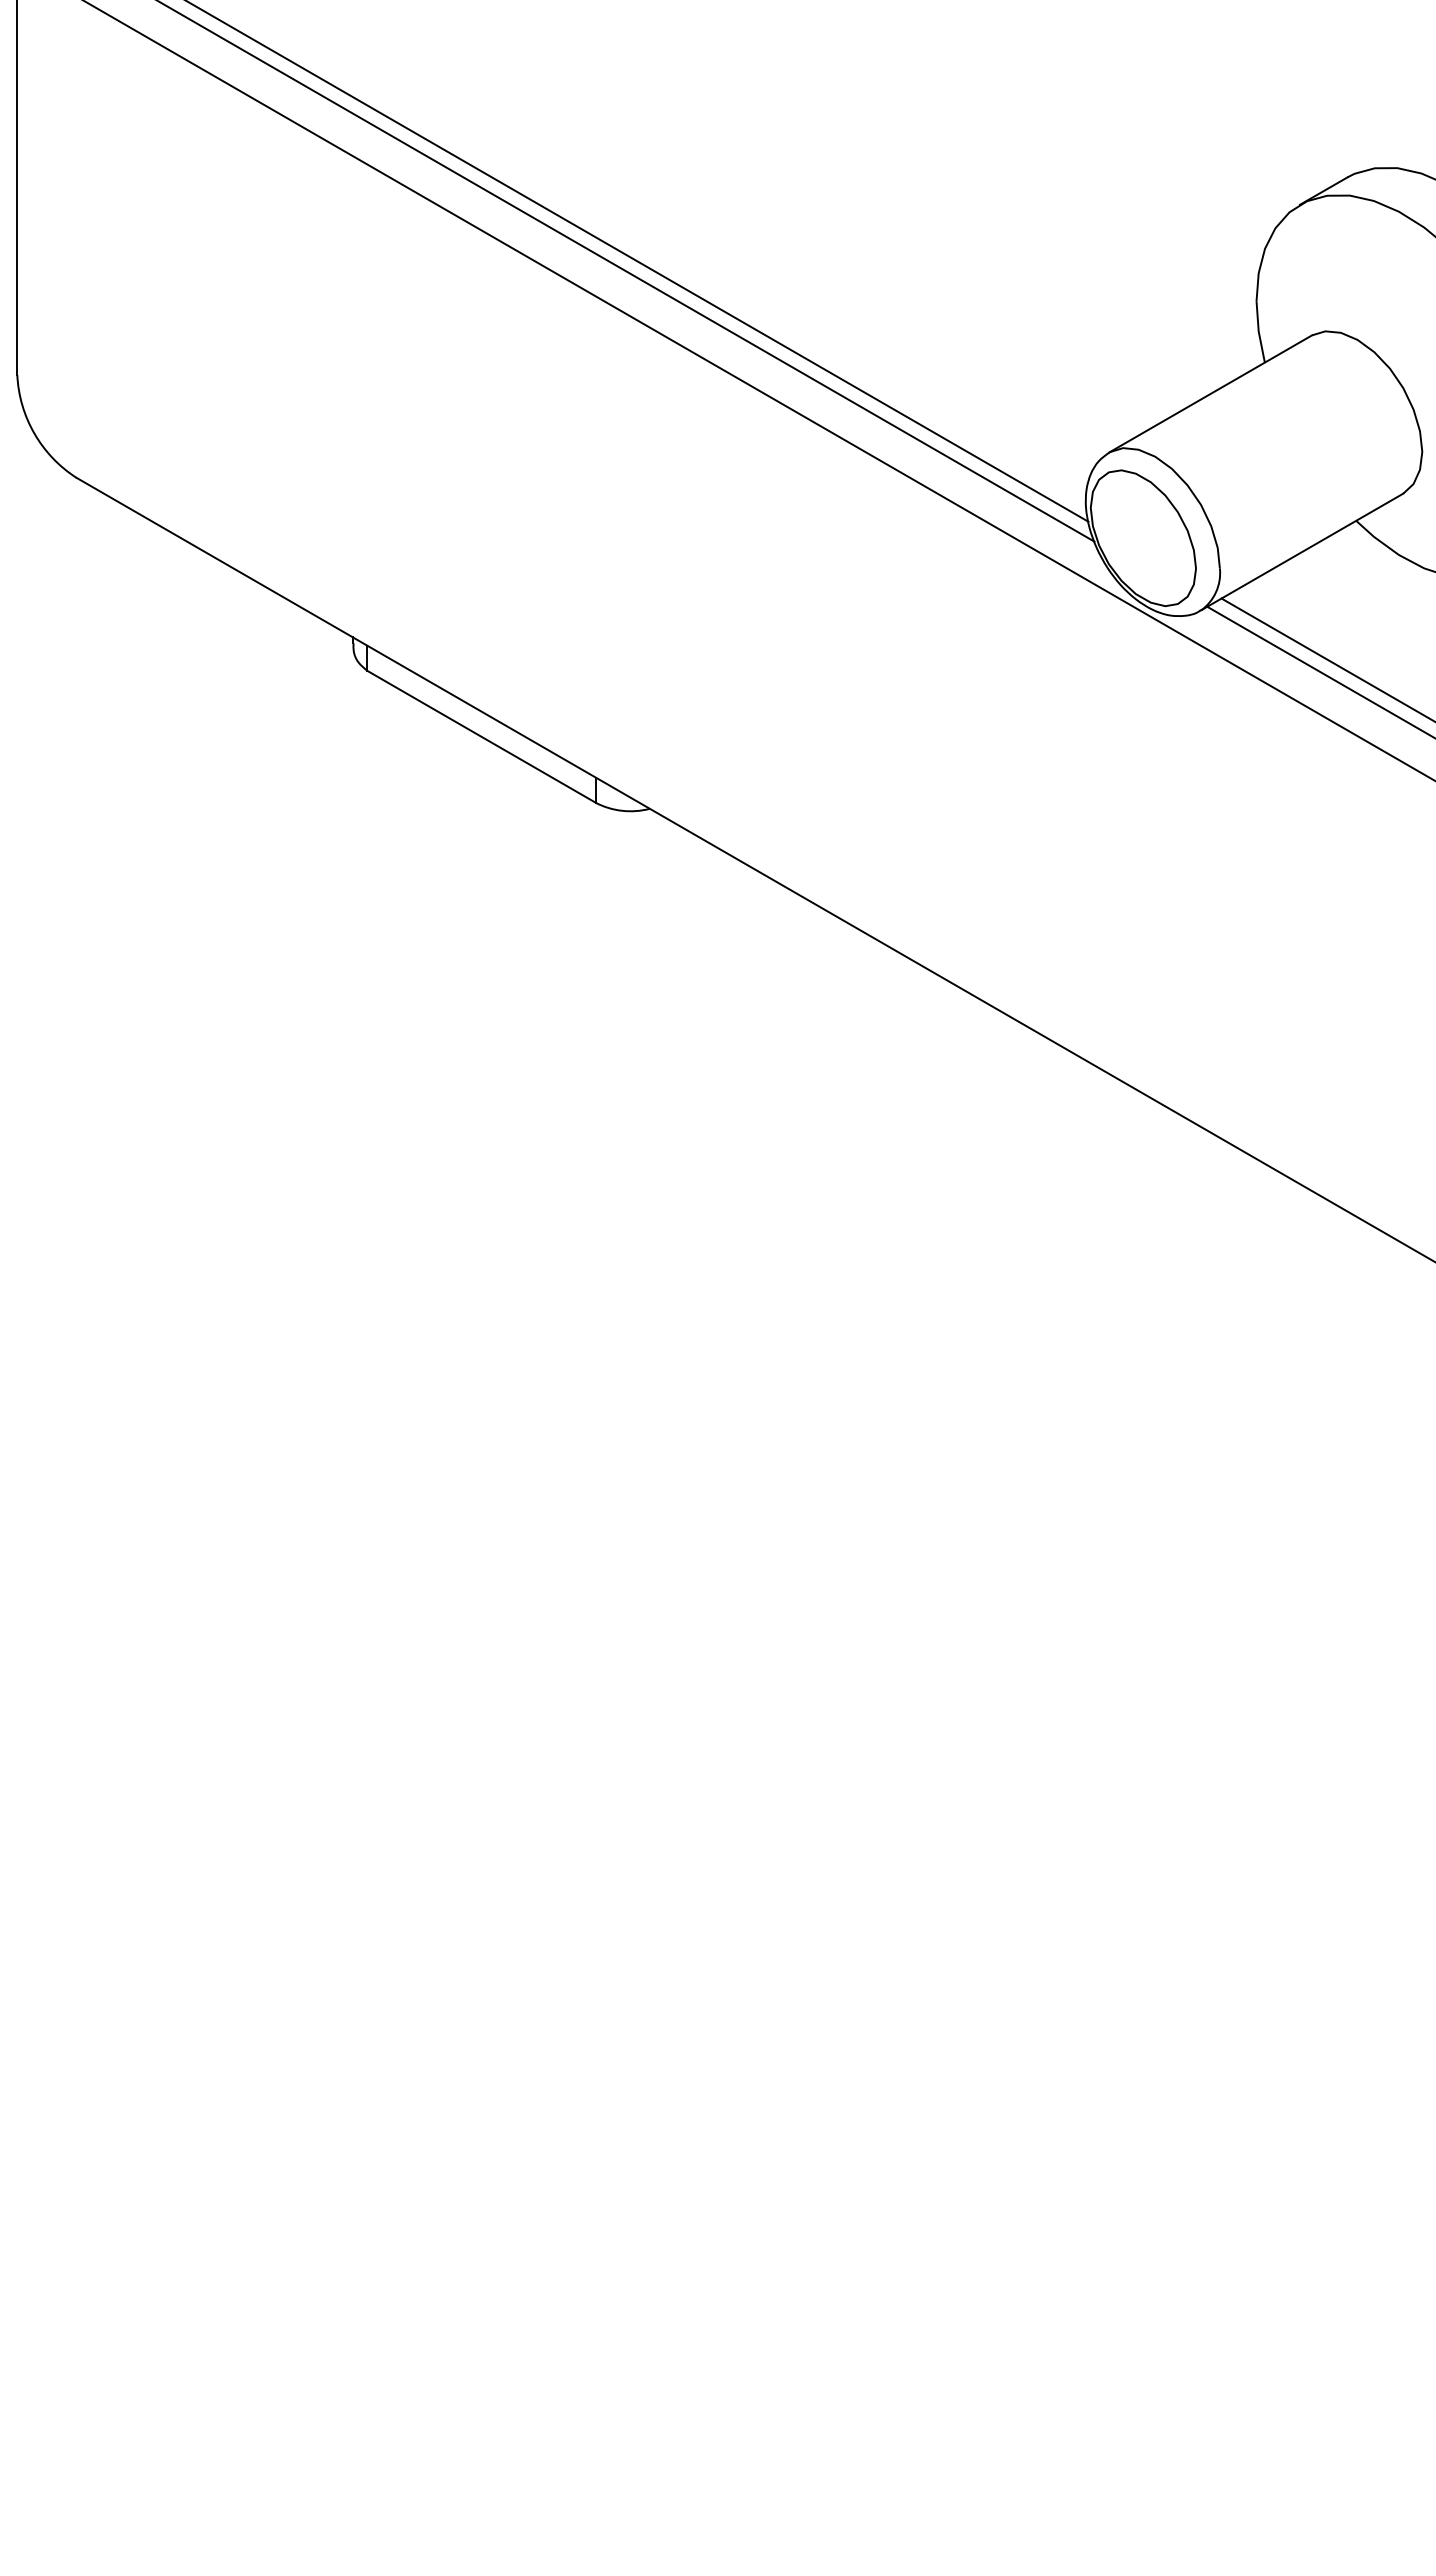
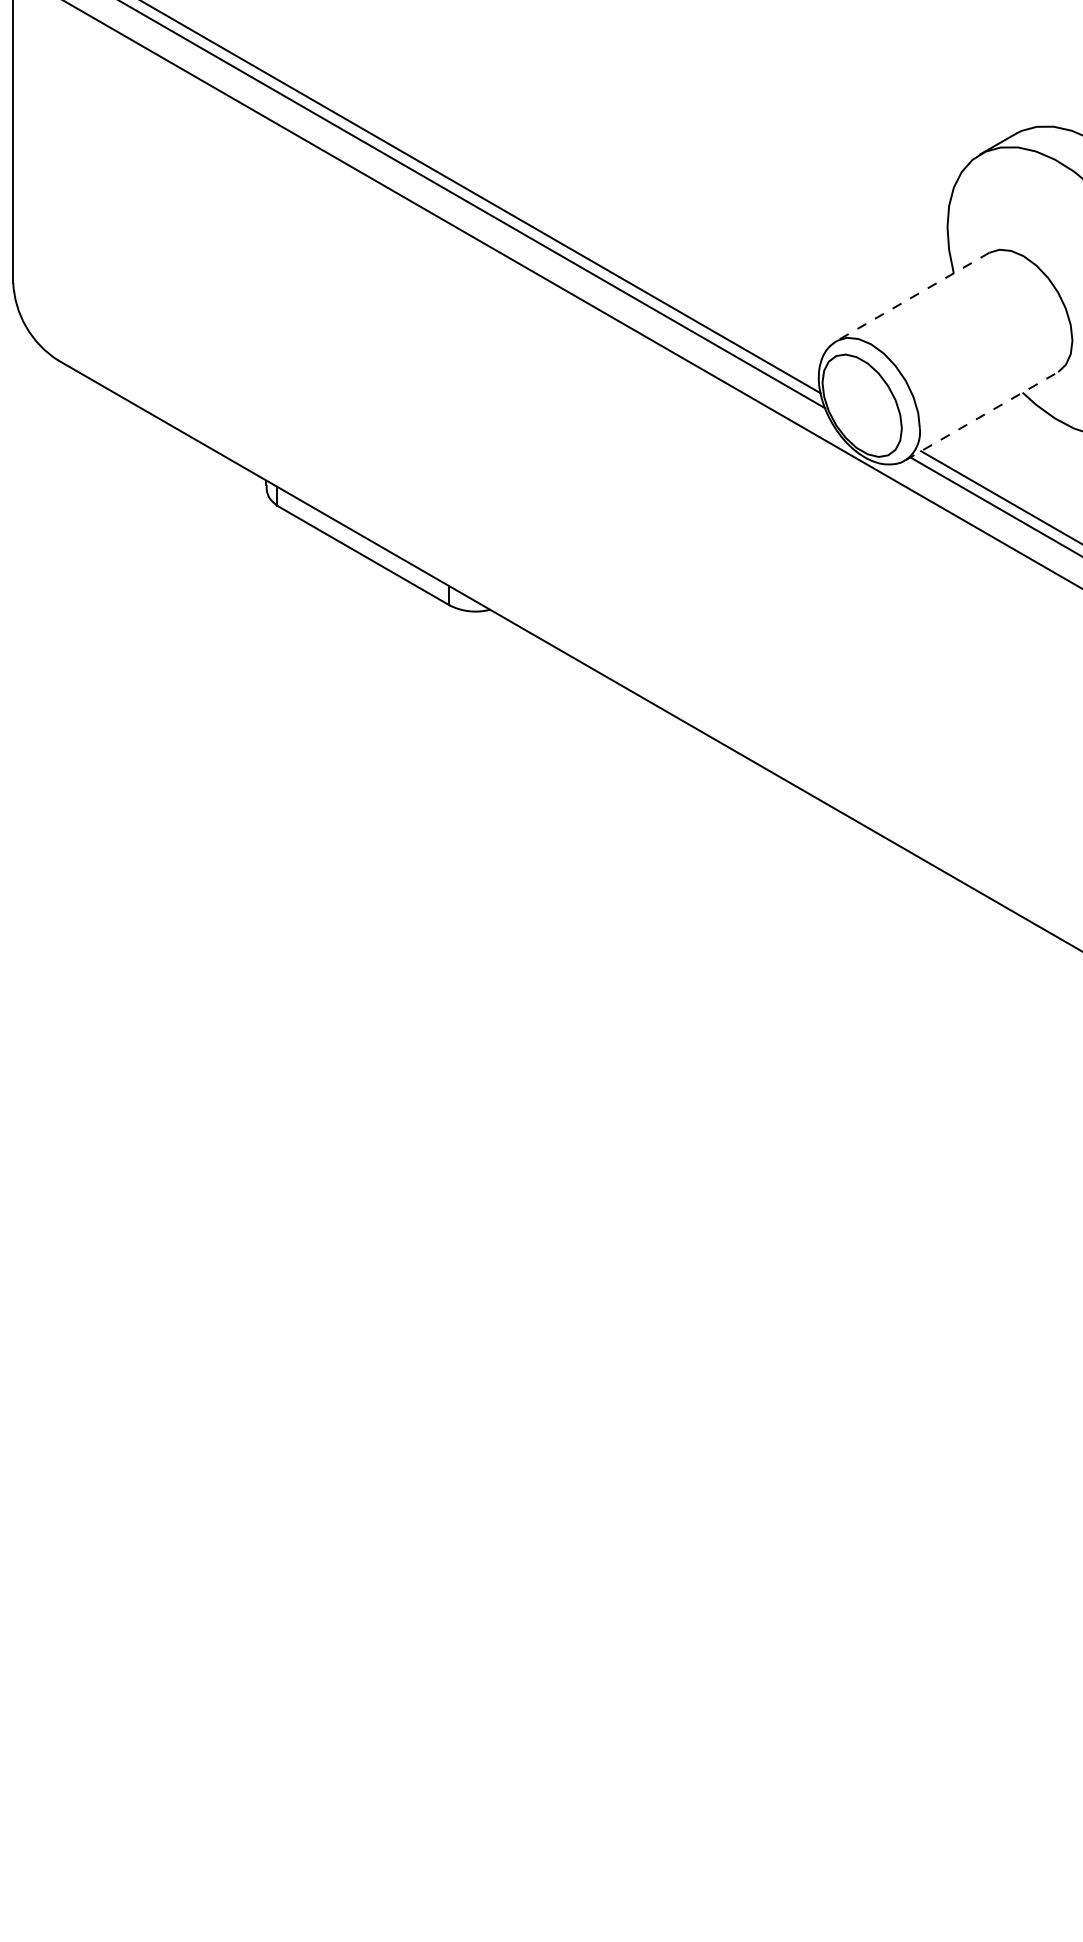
line: (1210, 393) -> (912, 296), solid -> dashed
line: (1302, 552) -> (982, 416), solid -> dashed

